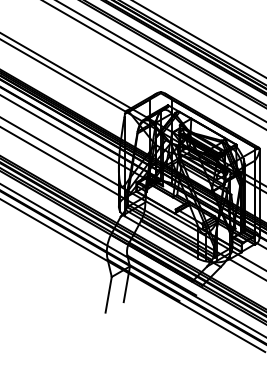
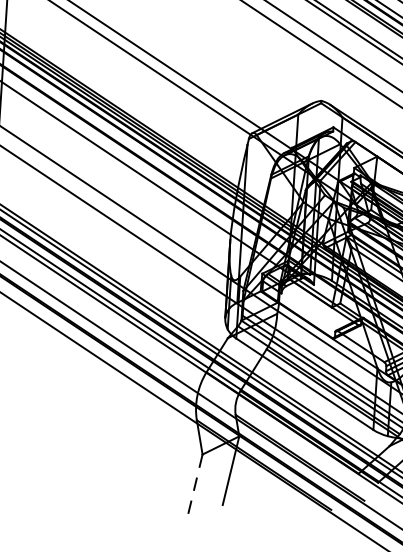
line: (108, 295) -> (193, 490), solid -> dashed

